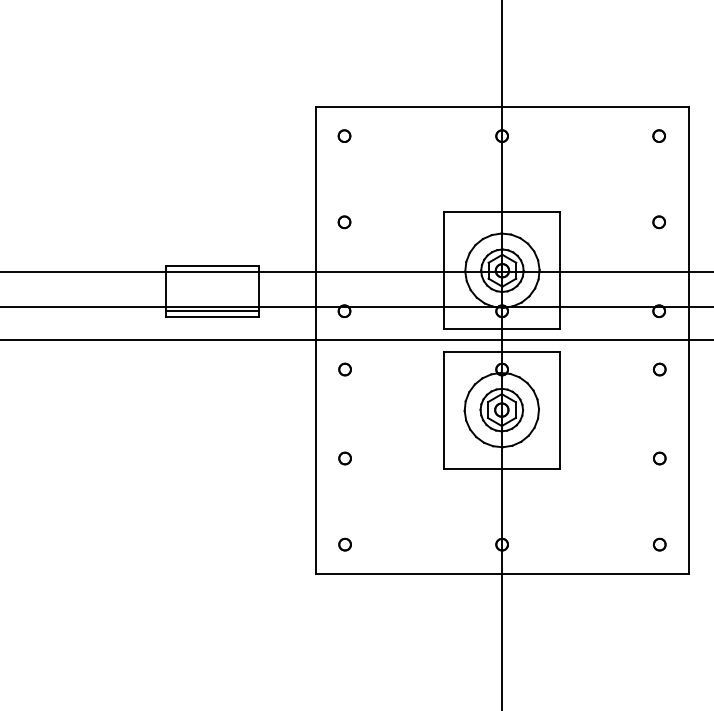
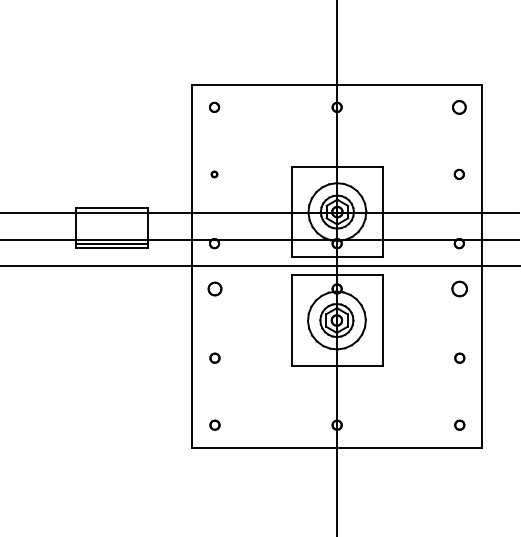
part: (658, 135) -> (458, 106), size x1.4
part: (344, 222) -> (214, 174), size x0.6
part: (344, 369) -> (214, 288), size x1.4
part: (659, 369) -> (459, 288), size x1.6

